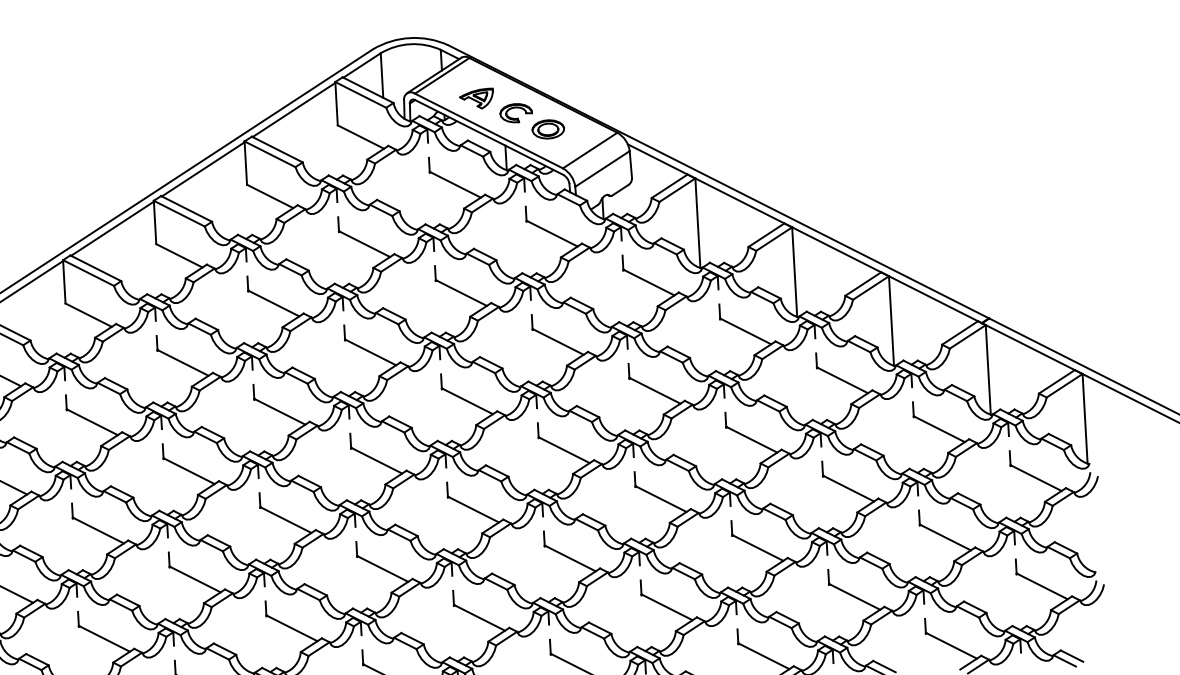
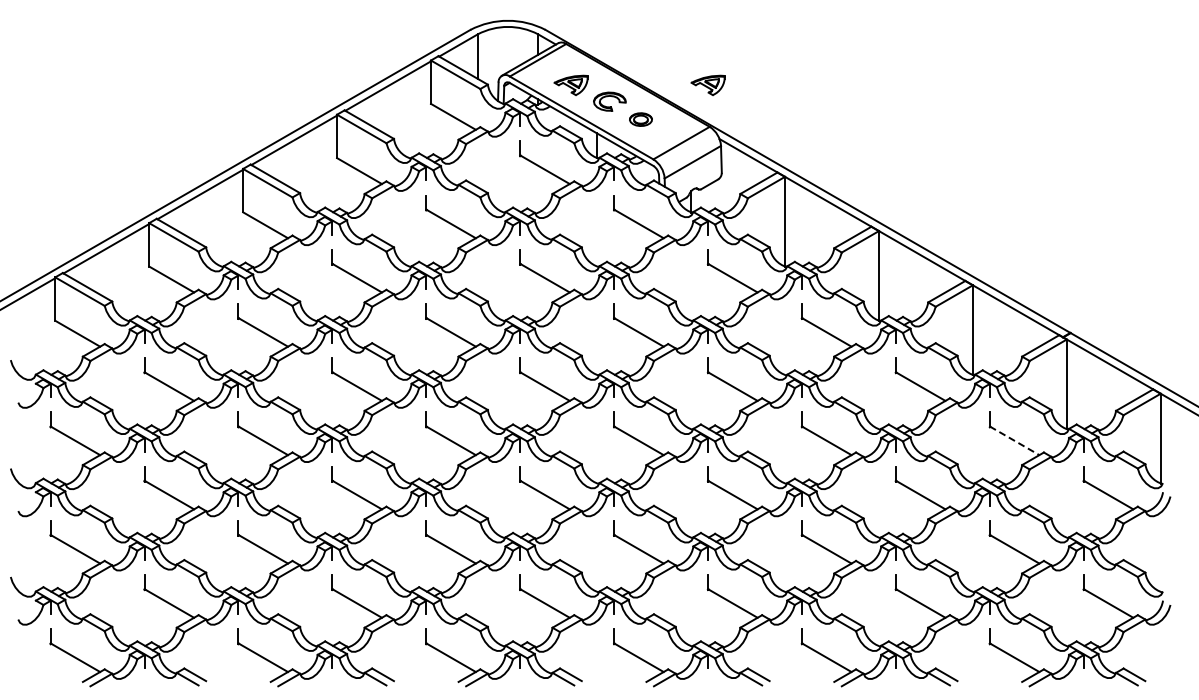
part: (612, 90) -> (707, 84), added
part: (547, 129) -> (640, 119), size x0.7
line: (939, 428) -> (1014, 440), solid -> dashed

